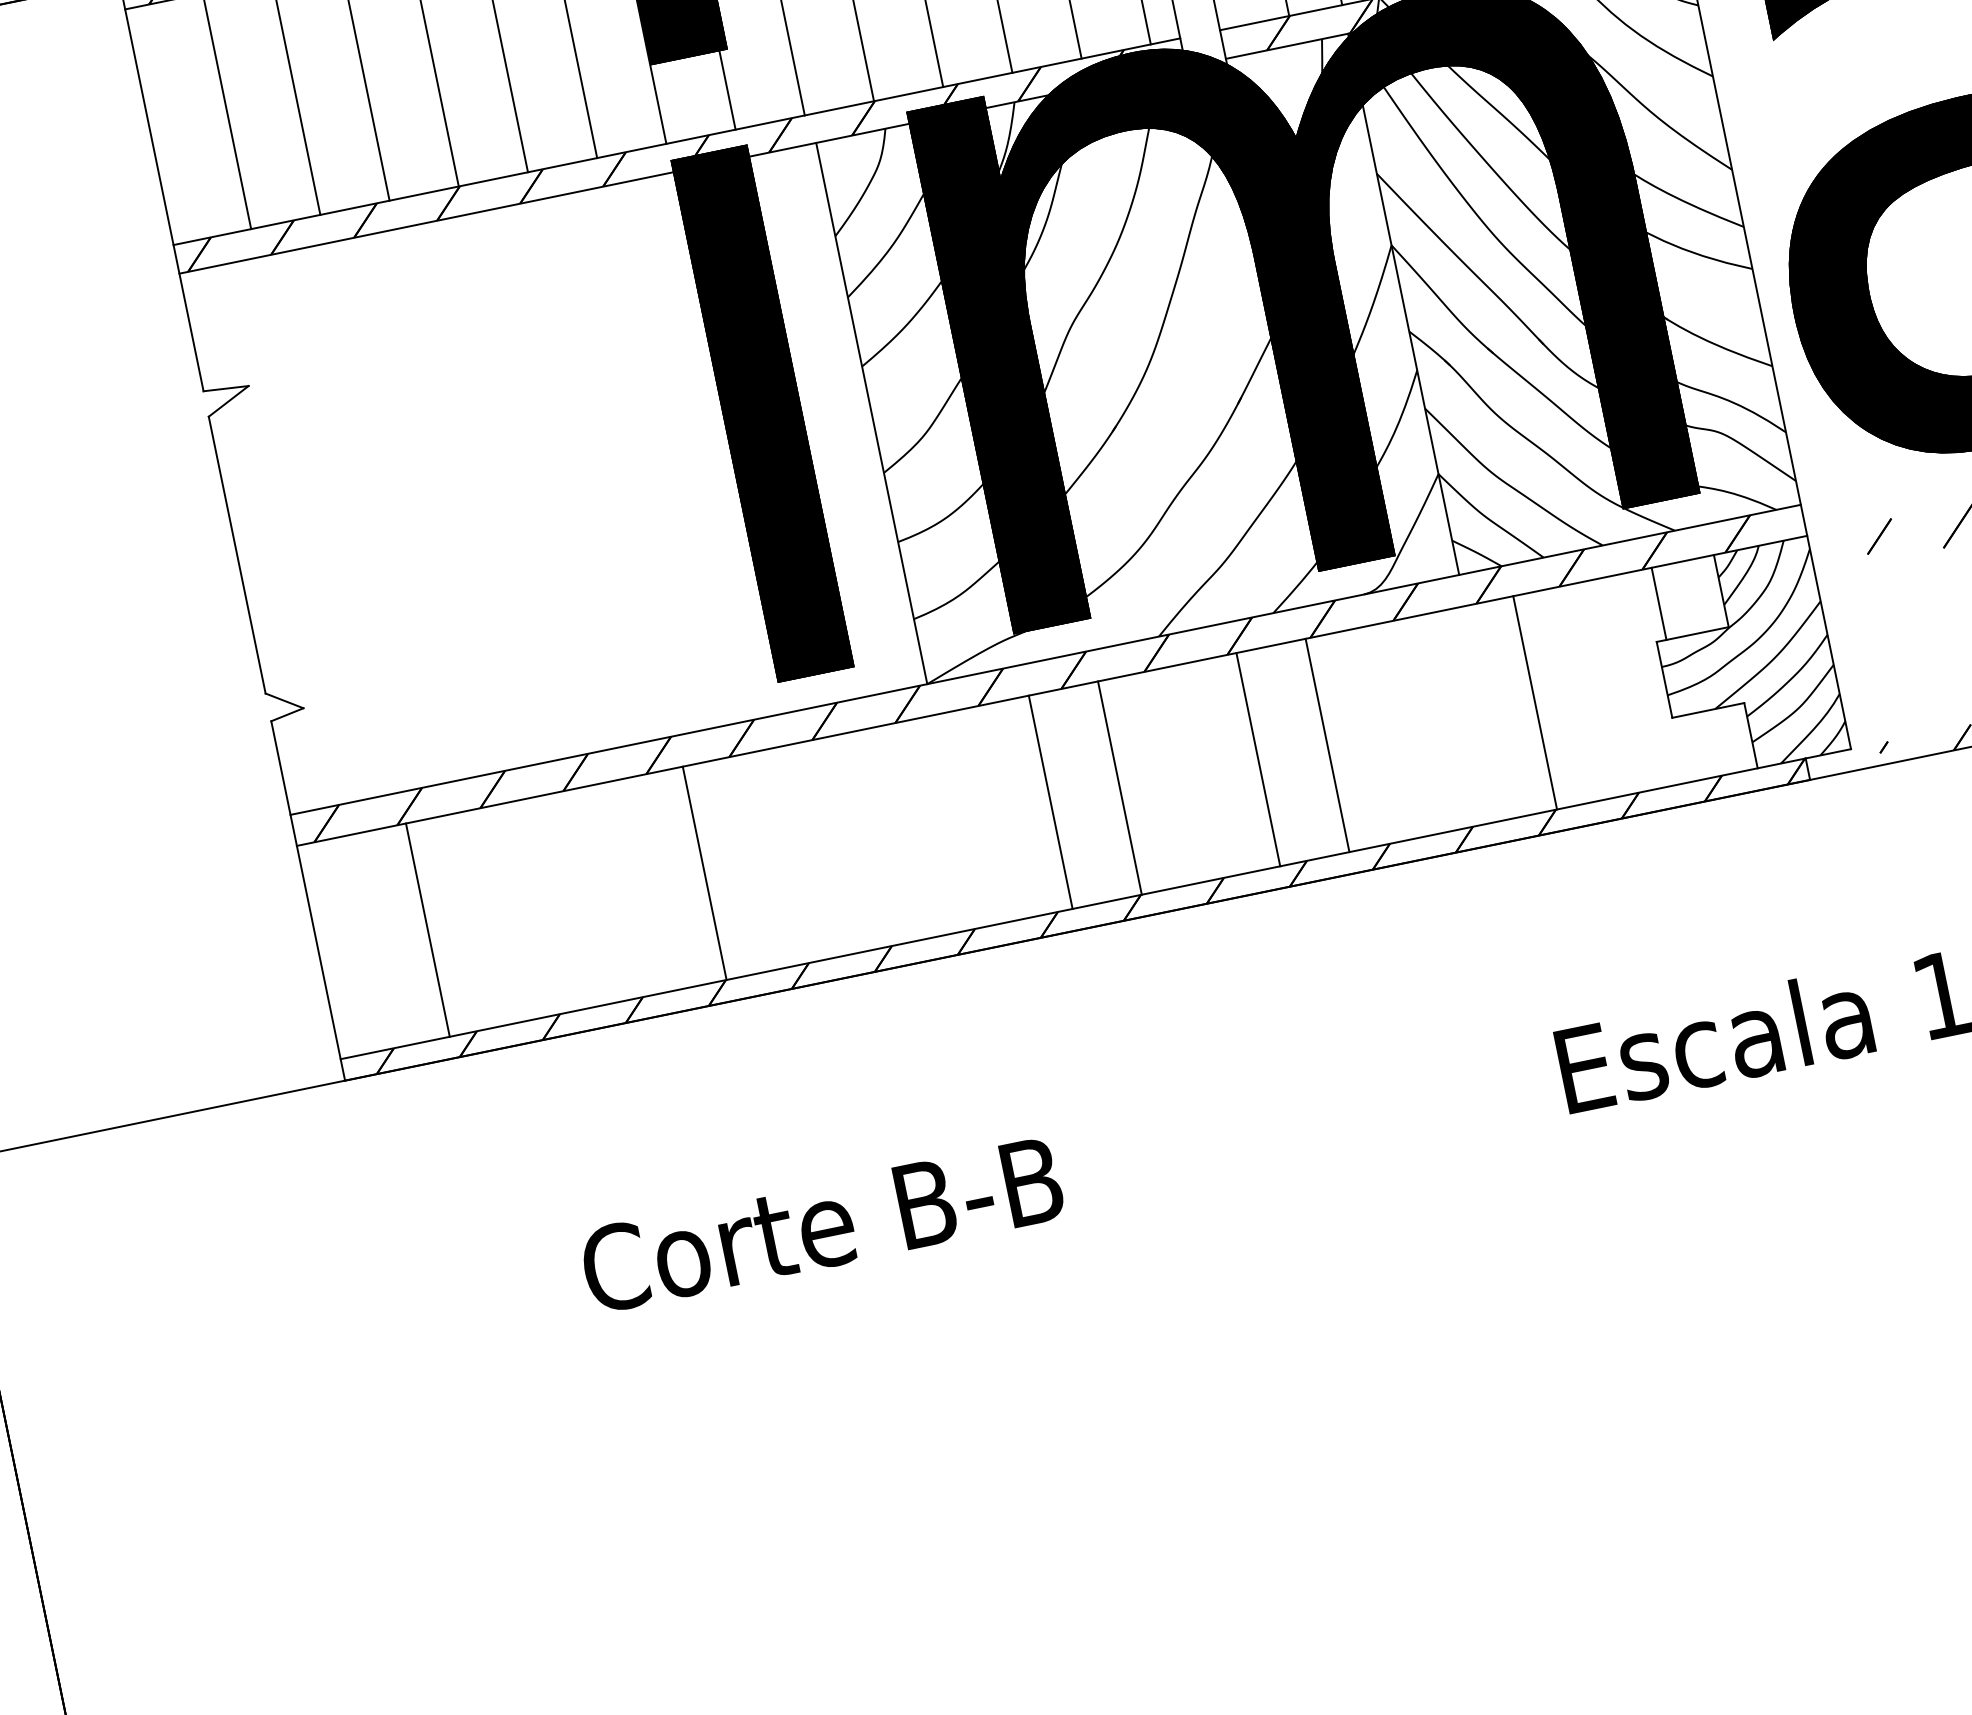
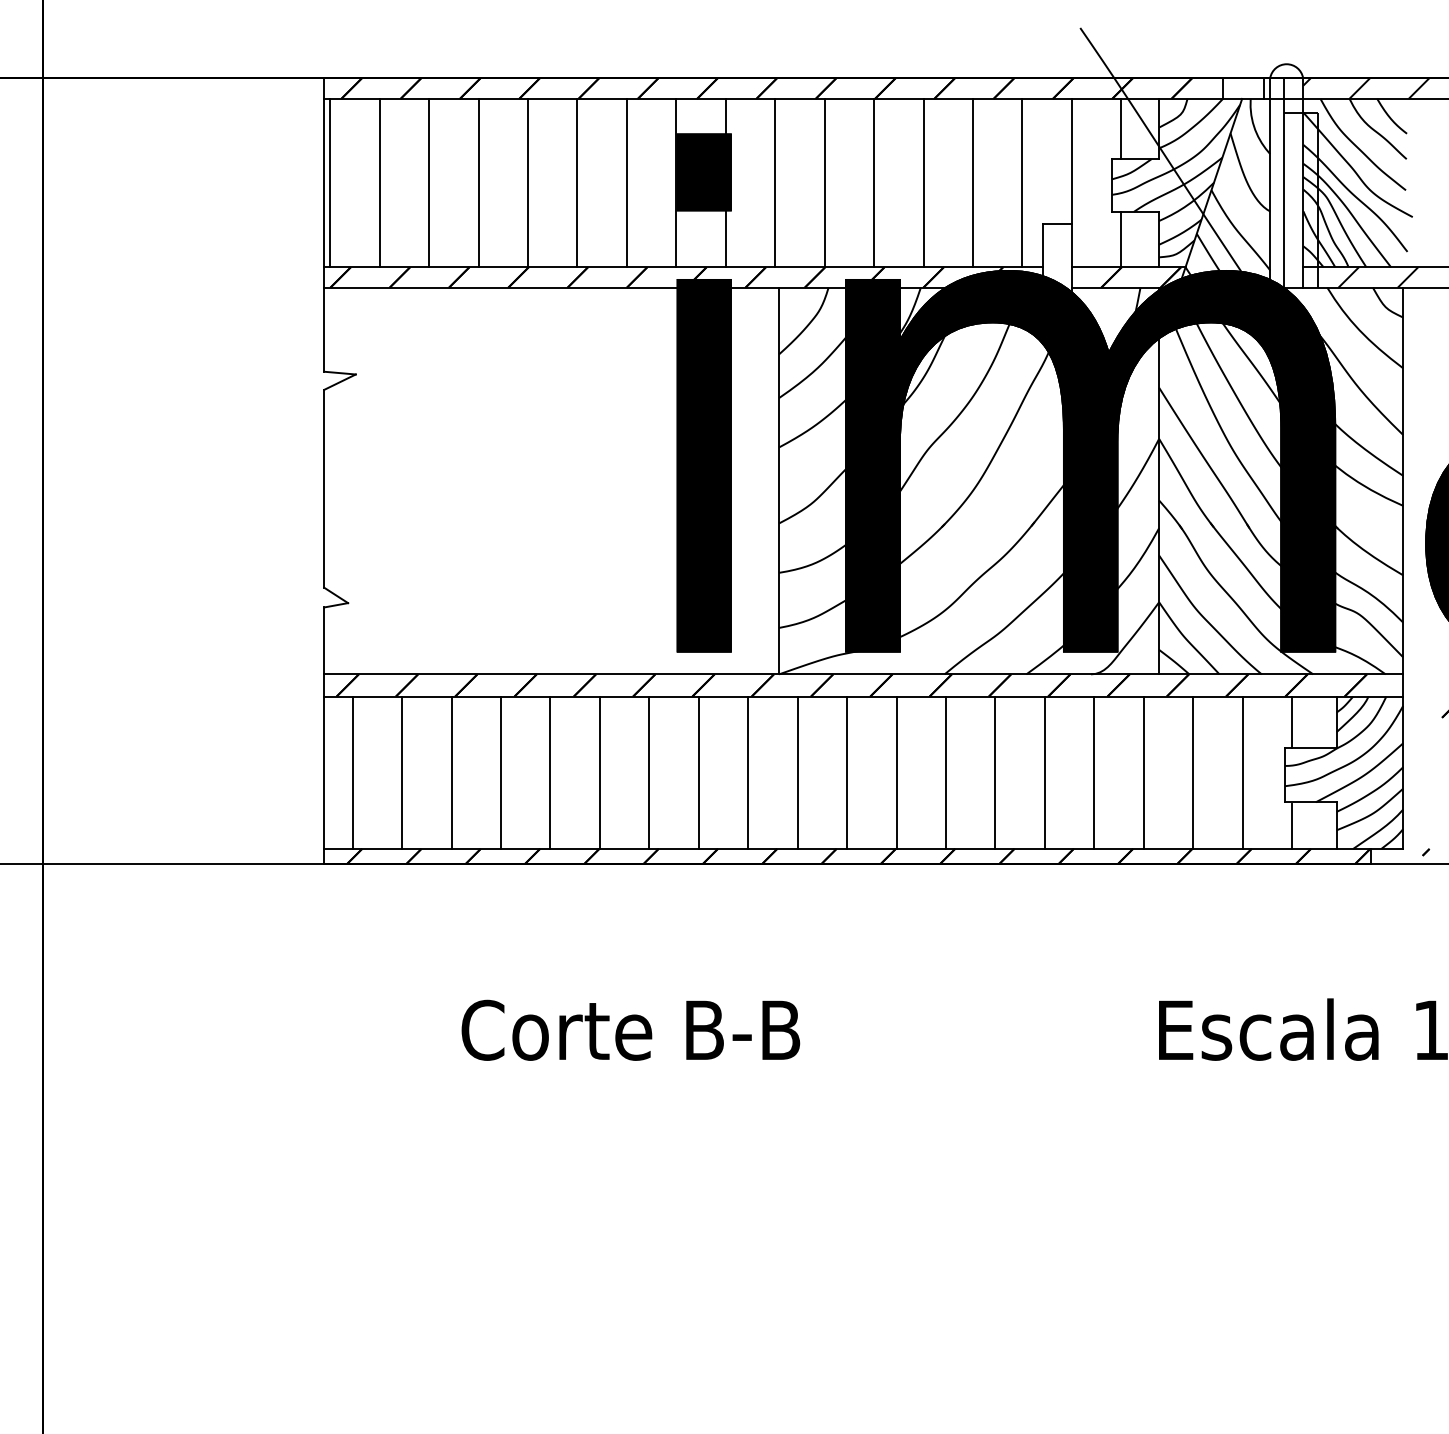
line: (158, 124) -> (330, 182), added
line: (1604, 688) -> (1242, 772), added
line: (1465, 716) -> (1143, 772), added
line: (1396, 730) -> (1094, 772), added
line: (1689, 748) -> (1292, 825), added
line: (1189, 773) -> (946, 772), added
line: (981, 816) -> (797, 772), added
line: (912, 830) -> (748, 772), added
line: (842, 844) -> (698, 772), added
line: (774, 858) -> (649, 772), added
line: (635, 887) -> (550, 772), added
line: (566, 901) -> (501, 772), added
line: (496, 915) -> (451, 772), added
line: (358, 944) -> (352, 772), added

